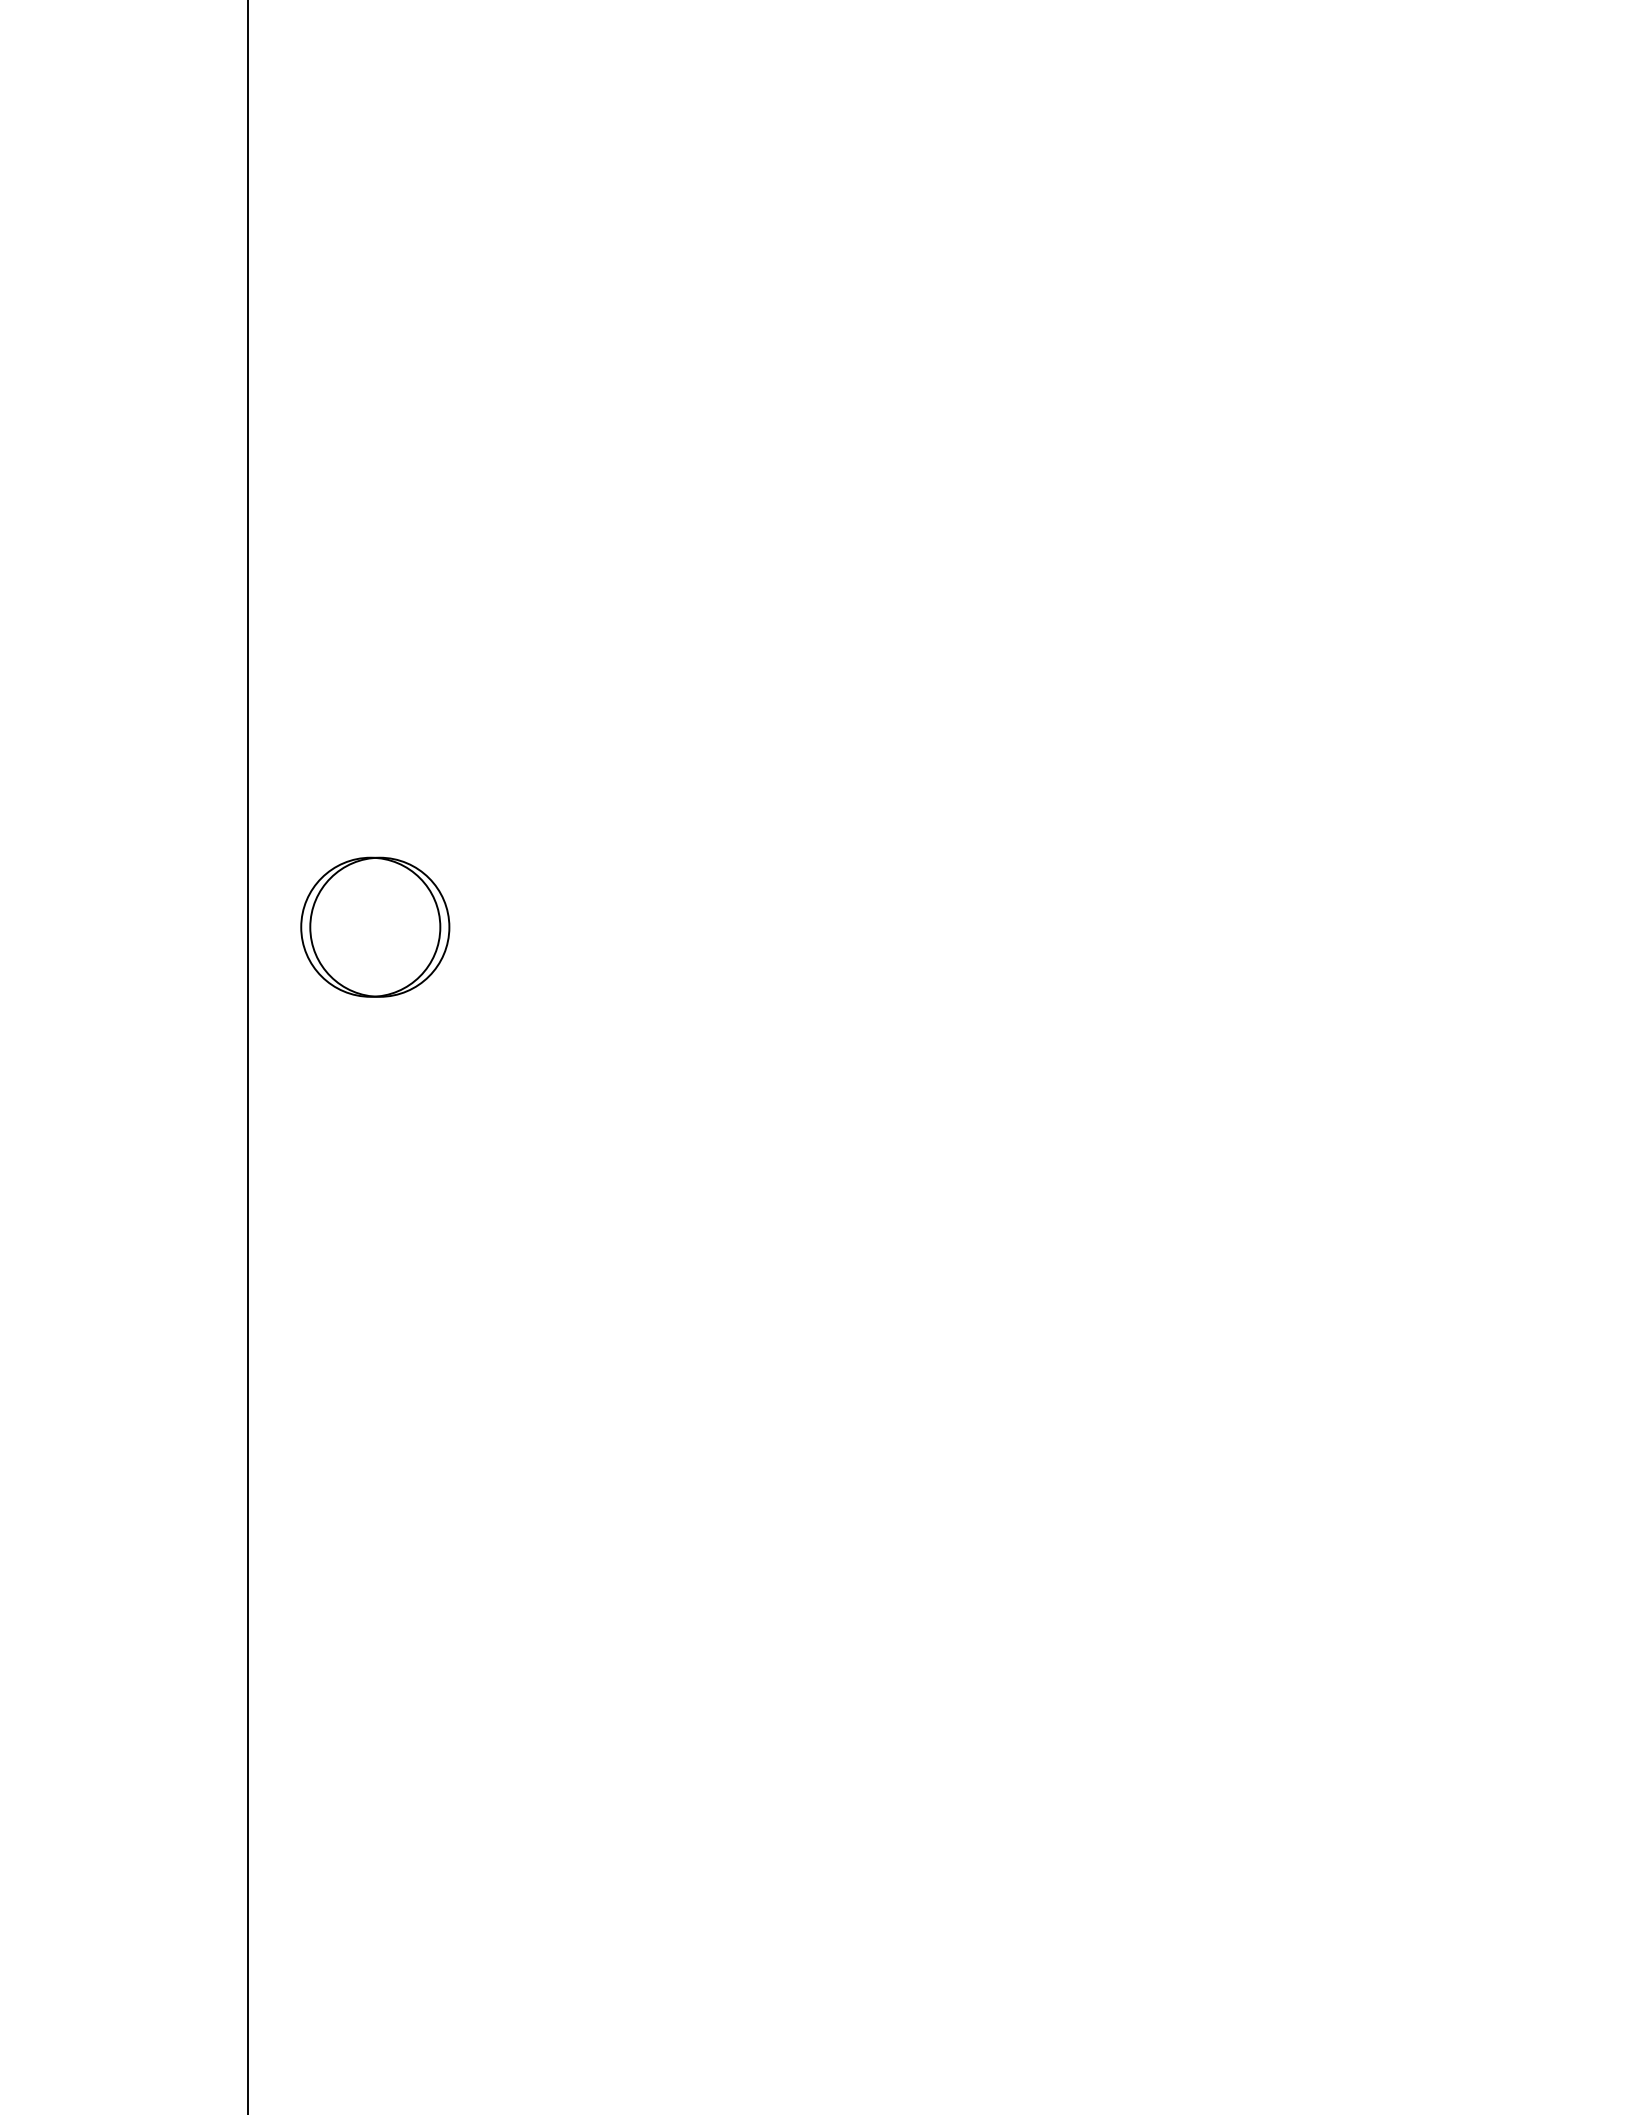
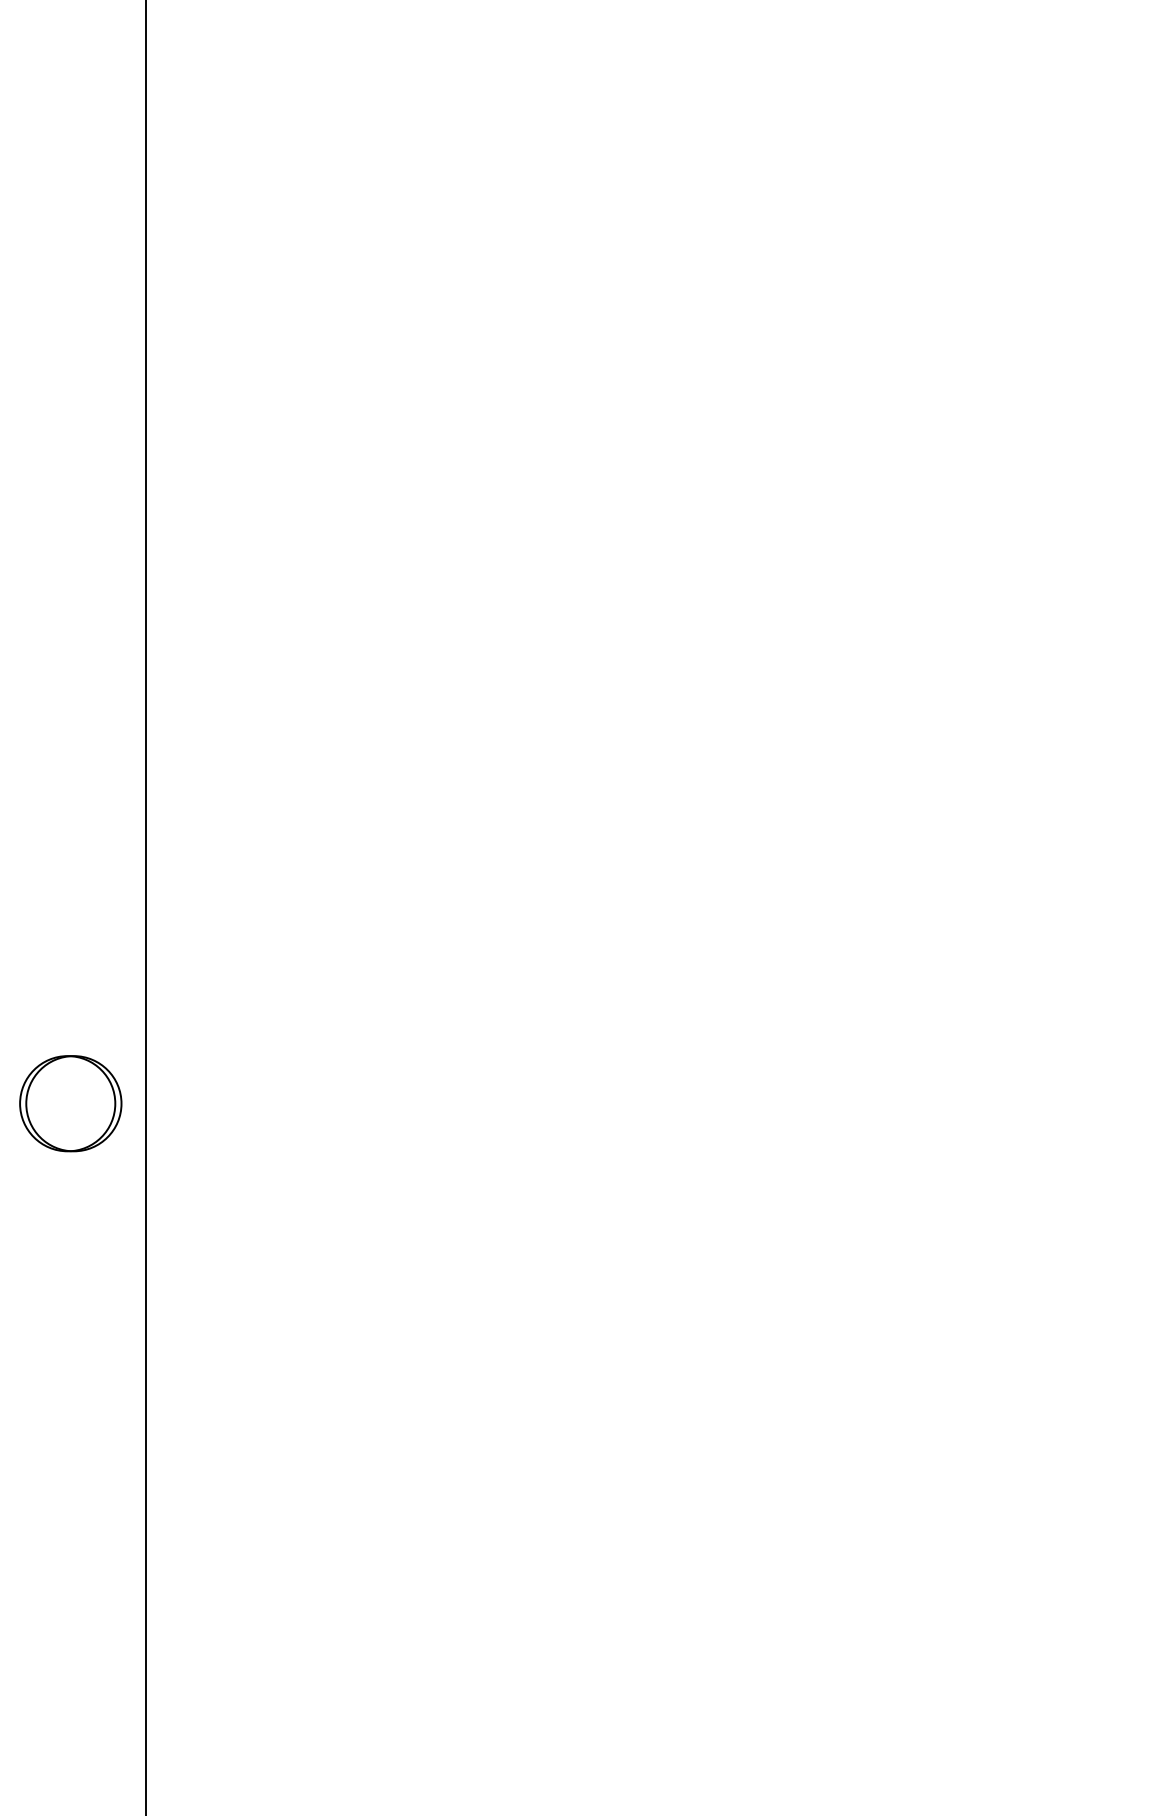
part: (374, 926) -> (70, 1103), moved

